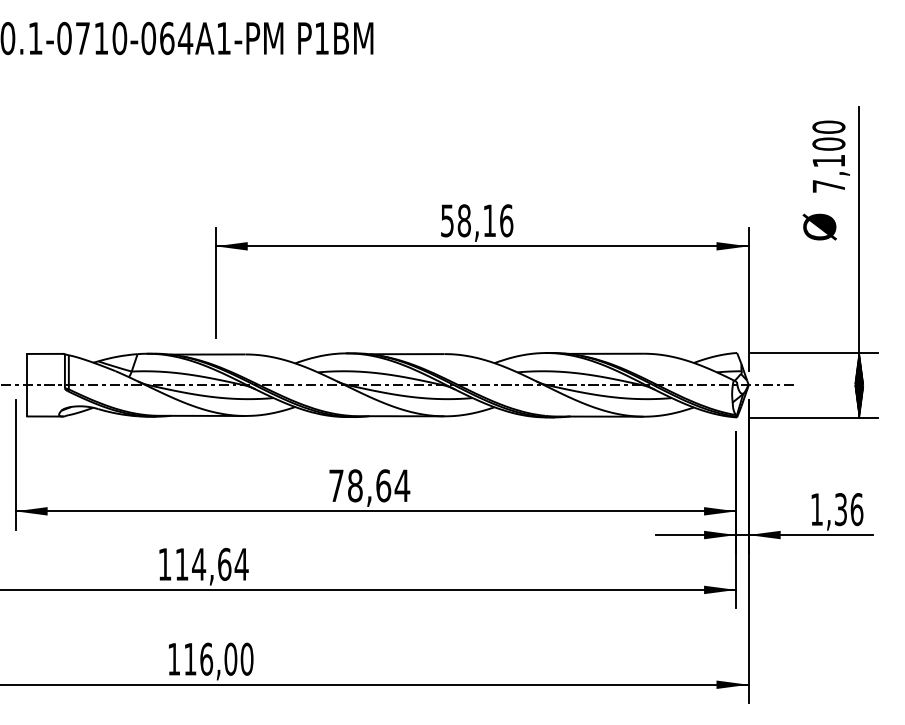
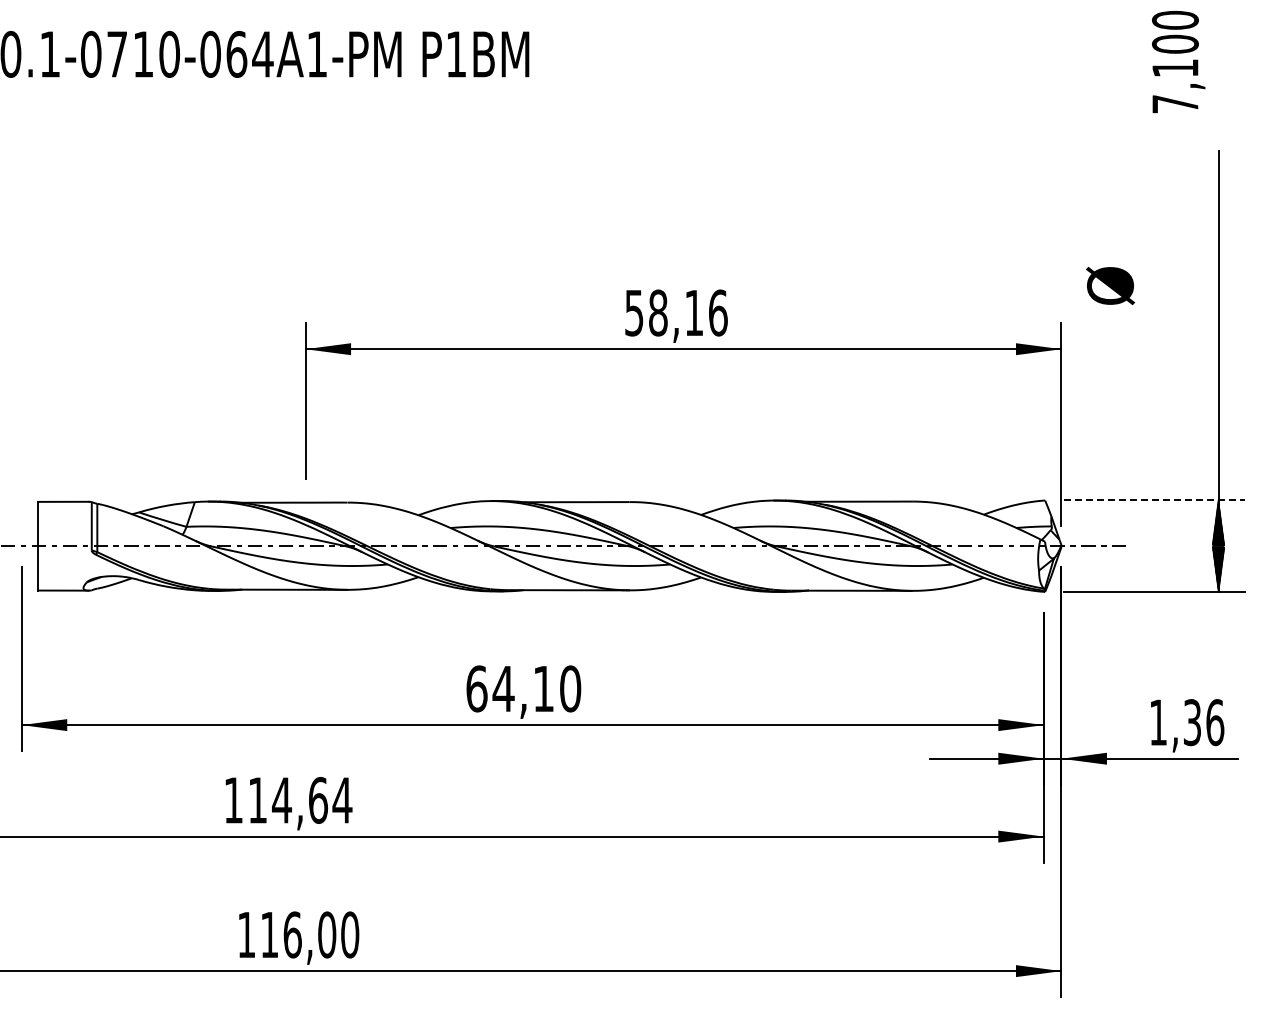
text: (831, 156) -> (1178, 61), moved
text: (819, 226) -> (1110, 285), moved
line: (814, 352) -> (1154, 500), solid -> dashed
text: (369, 485) -> (523, 688), 78,64 -> 64,10

